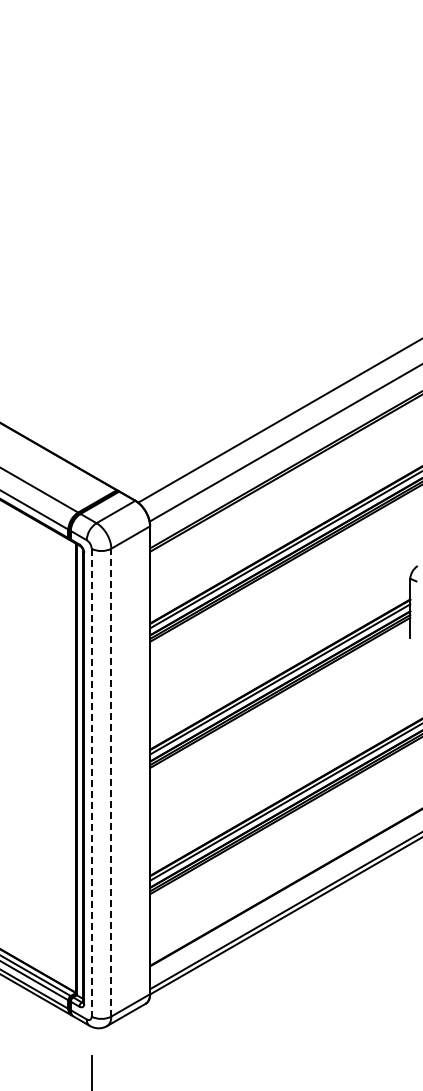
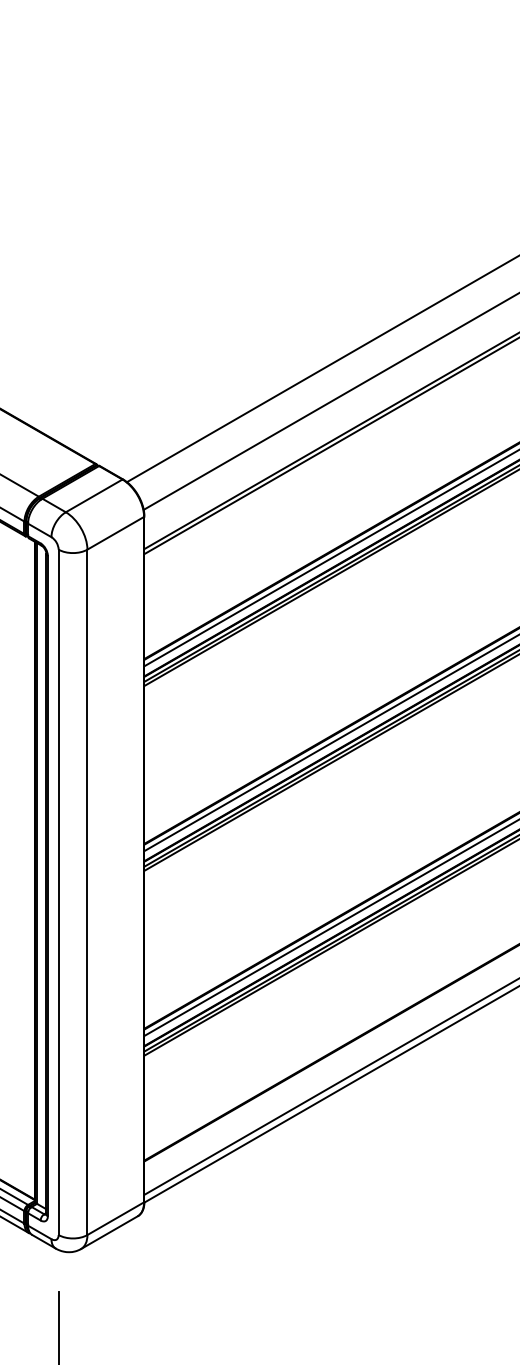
line: (91, 782) -> (58, 892), dashed -> solid
line: (111, 782) -> (87, 892), dashed -> solid

